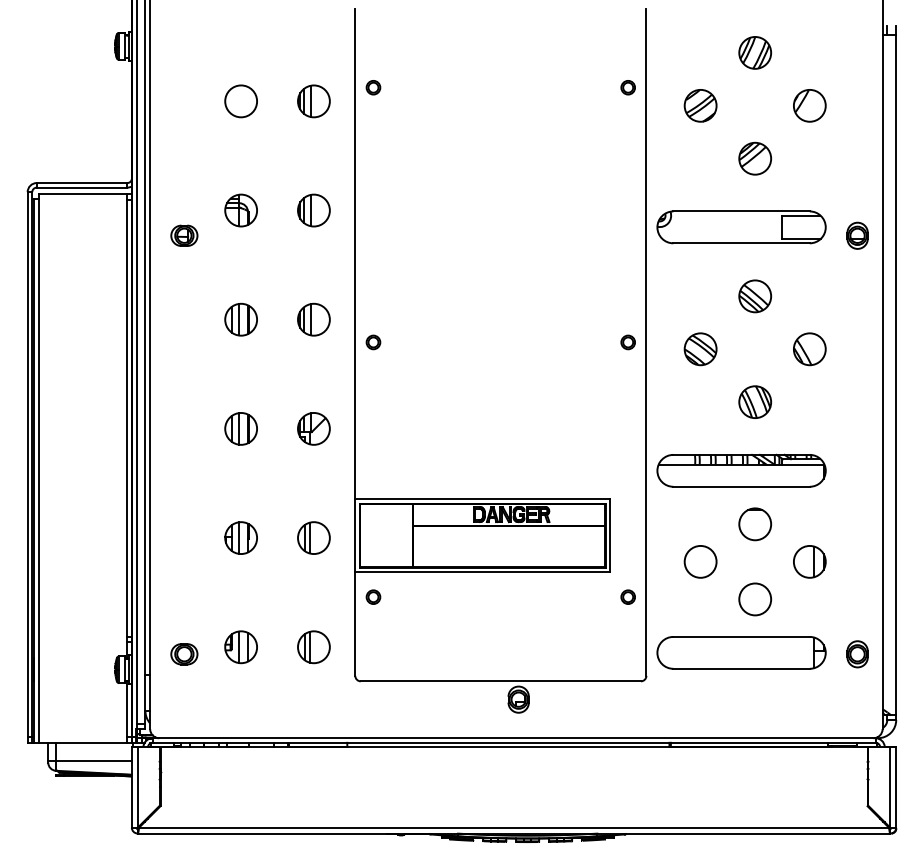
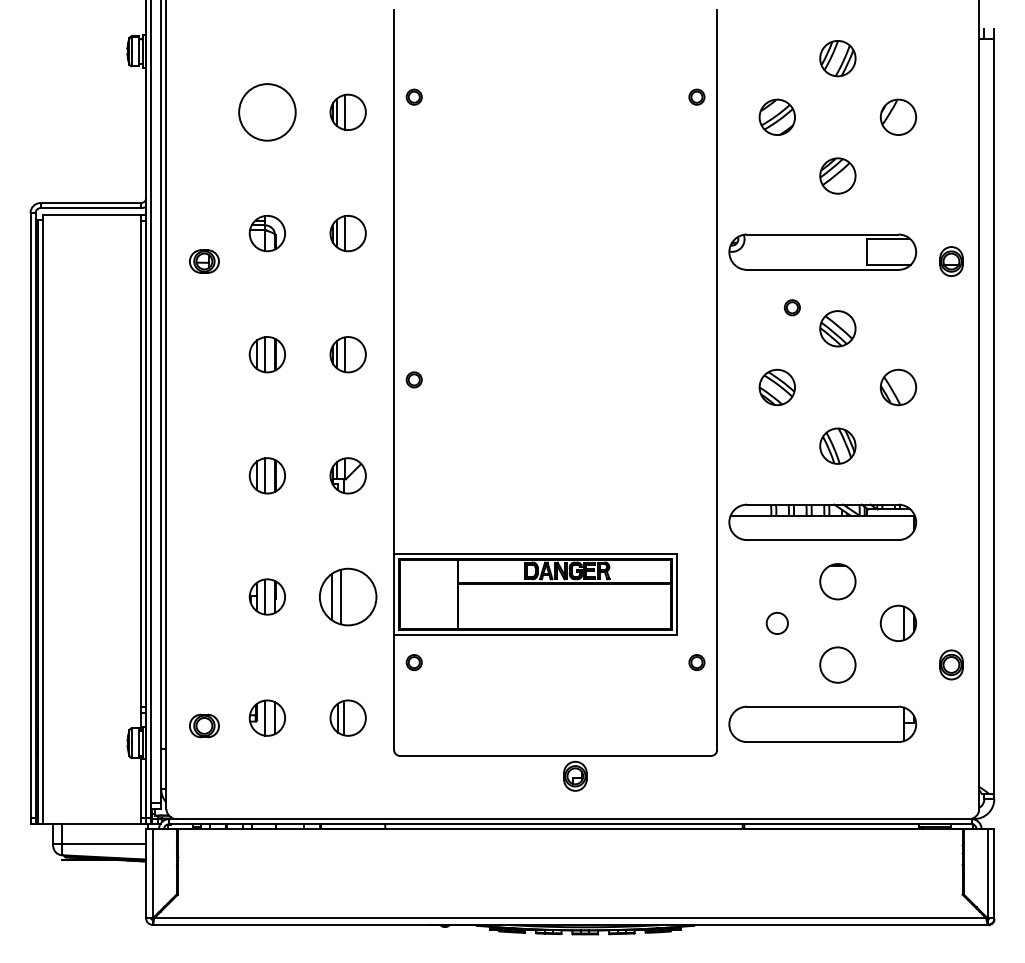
circle: (241, 101) -> (267, 112), size x1.6
part: (627, 342) -> (791, 307), moved
part: (313, 537) -> (347, 596), size x1.6
circle: (700, 561) -> (777, 622), size x0.6
part: (857, 654) -> (951, 665), moved

